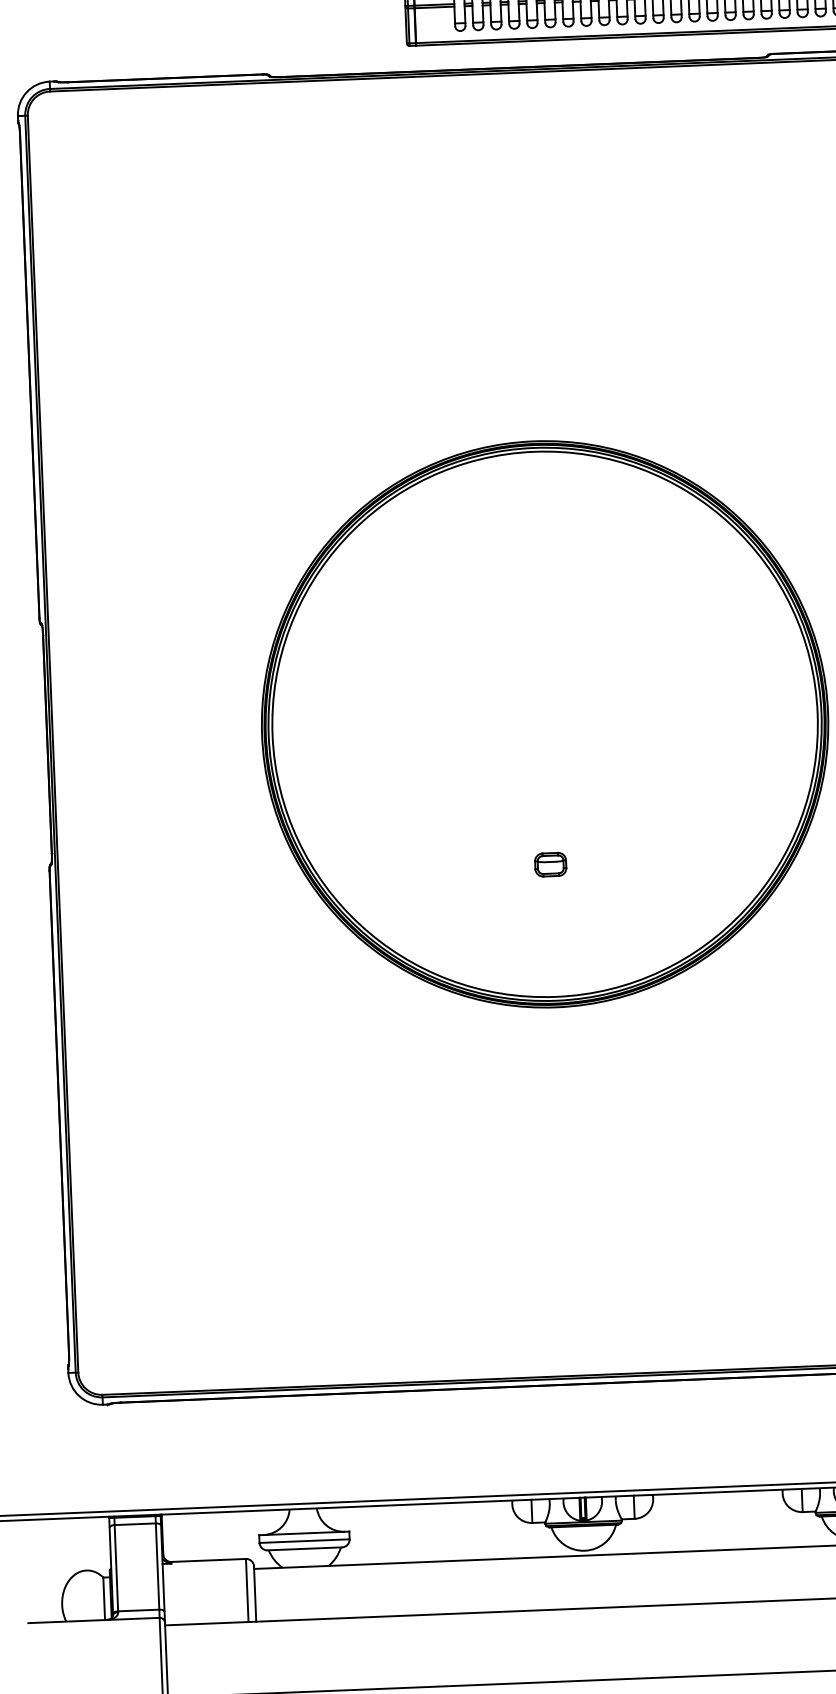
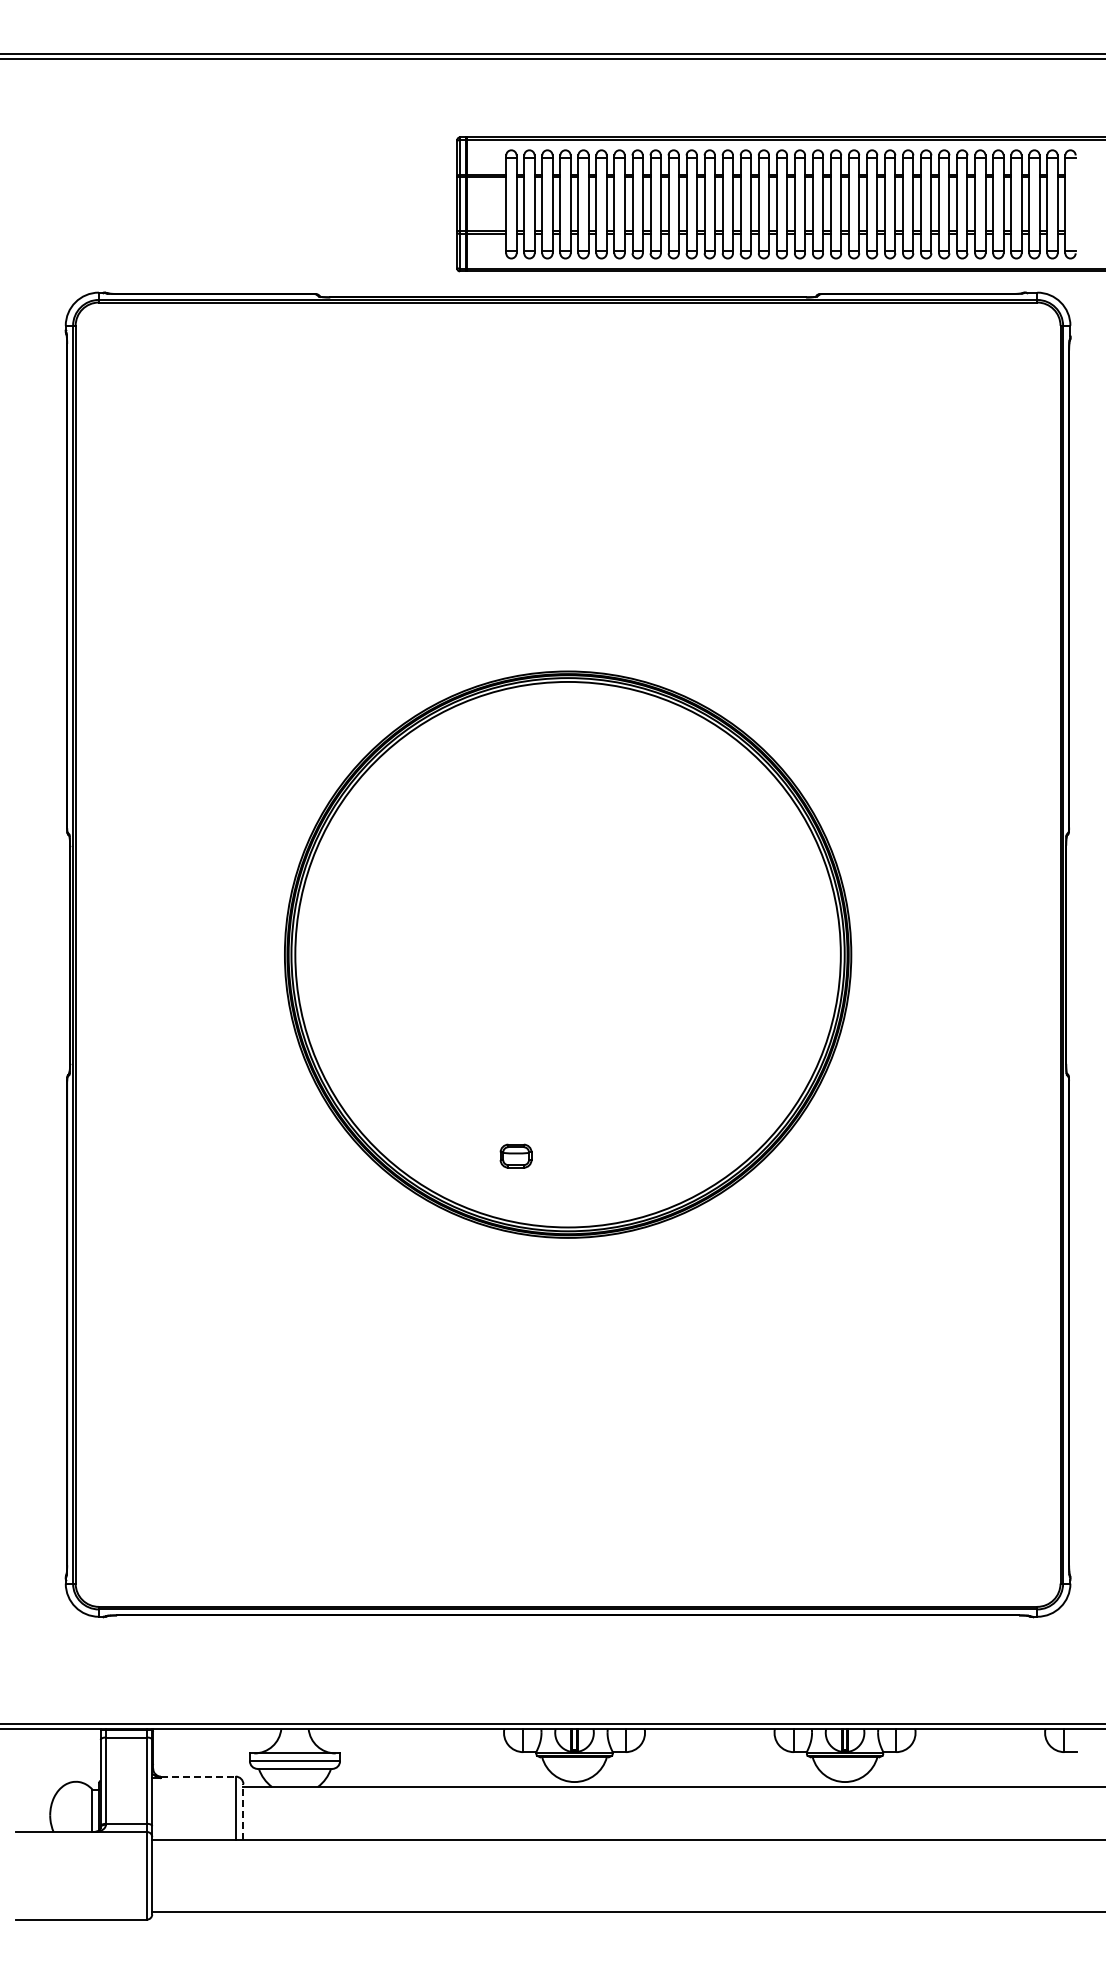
part: (550, 864) -> (515, 1155), moved
line: (208, 1560) -> (198, 1776), solid -> dashed
line: (255, 1594) -> (243, 1812), solid -> dashed

